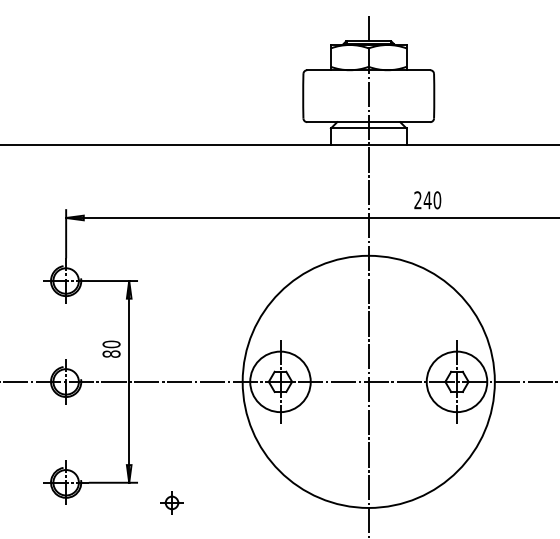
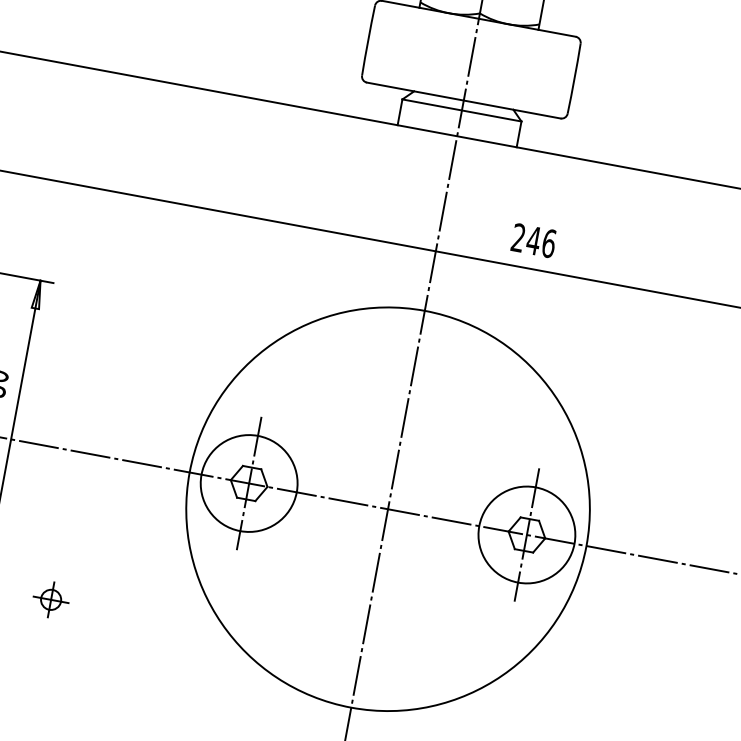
text: (437, 200) -> (549, 243), 240 -> 246
part: (171, 502) -> (50, 599), moved

